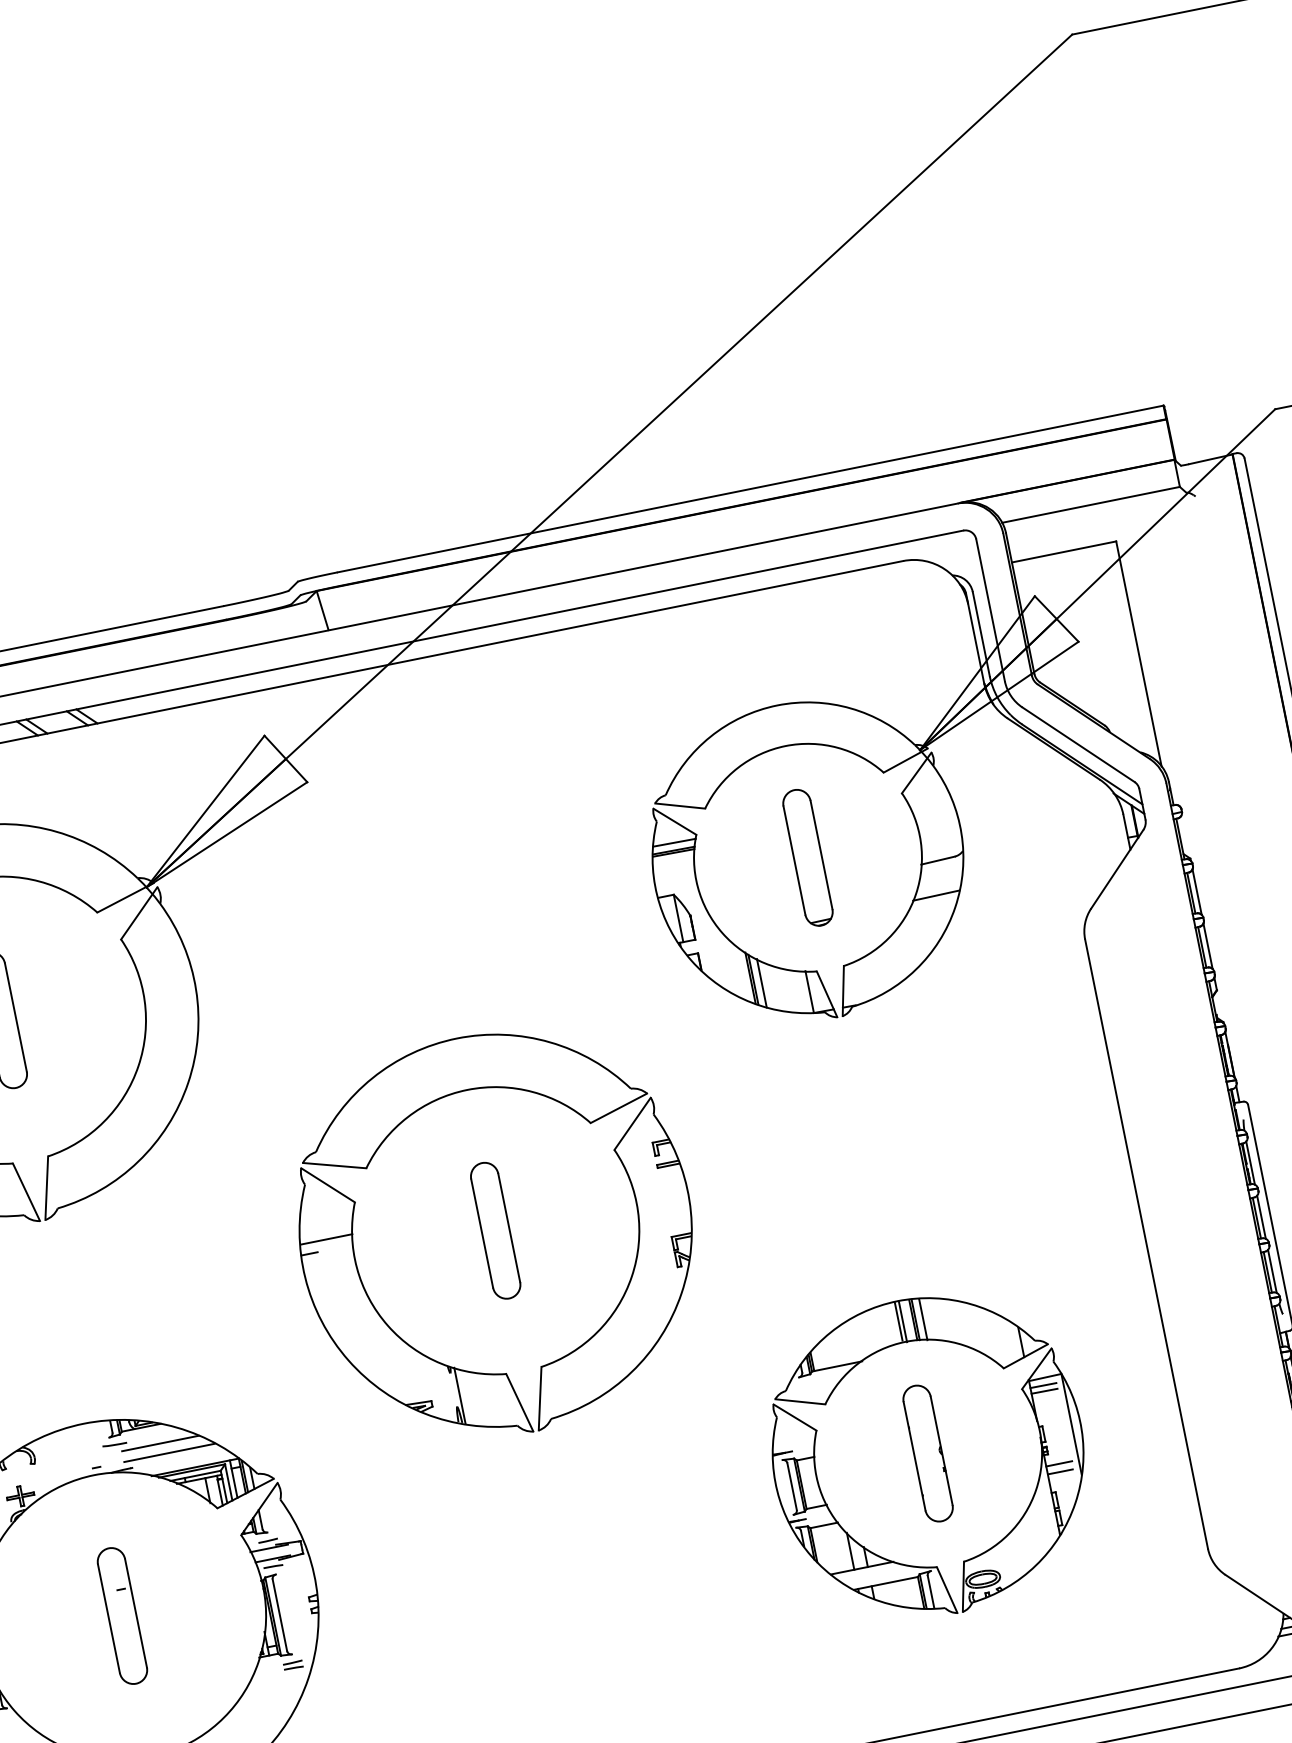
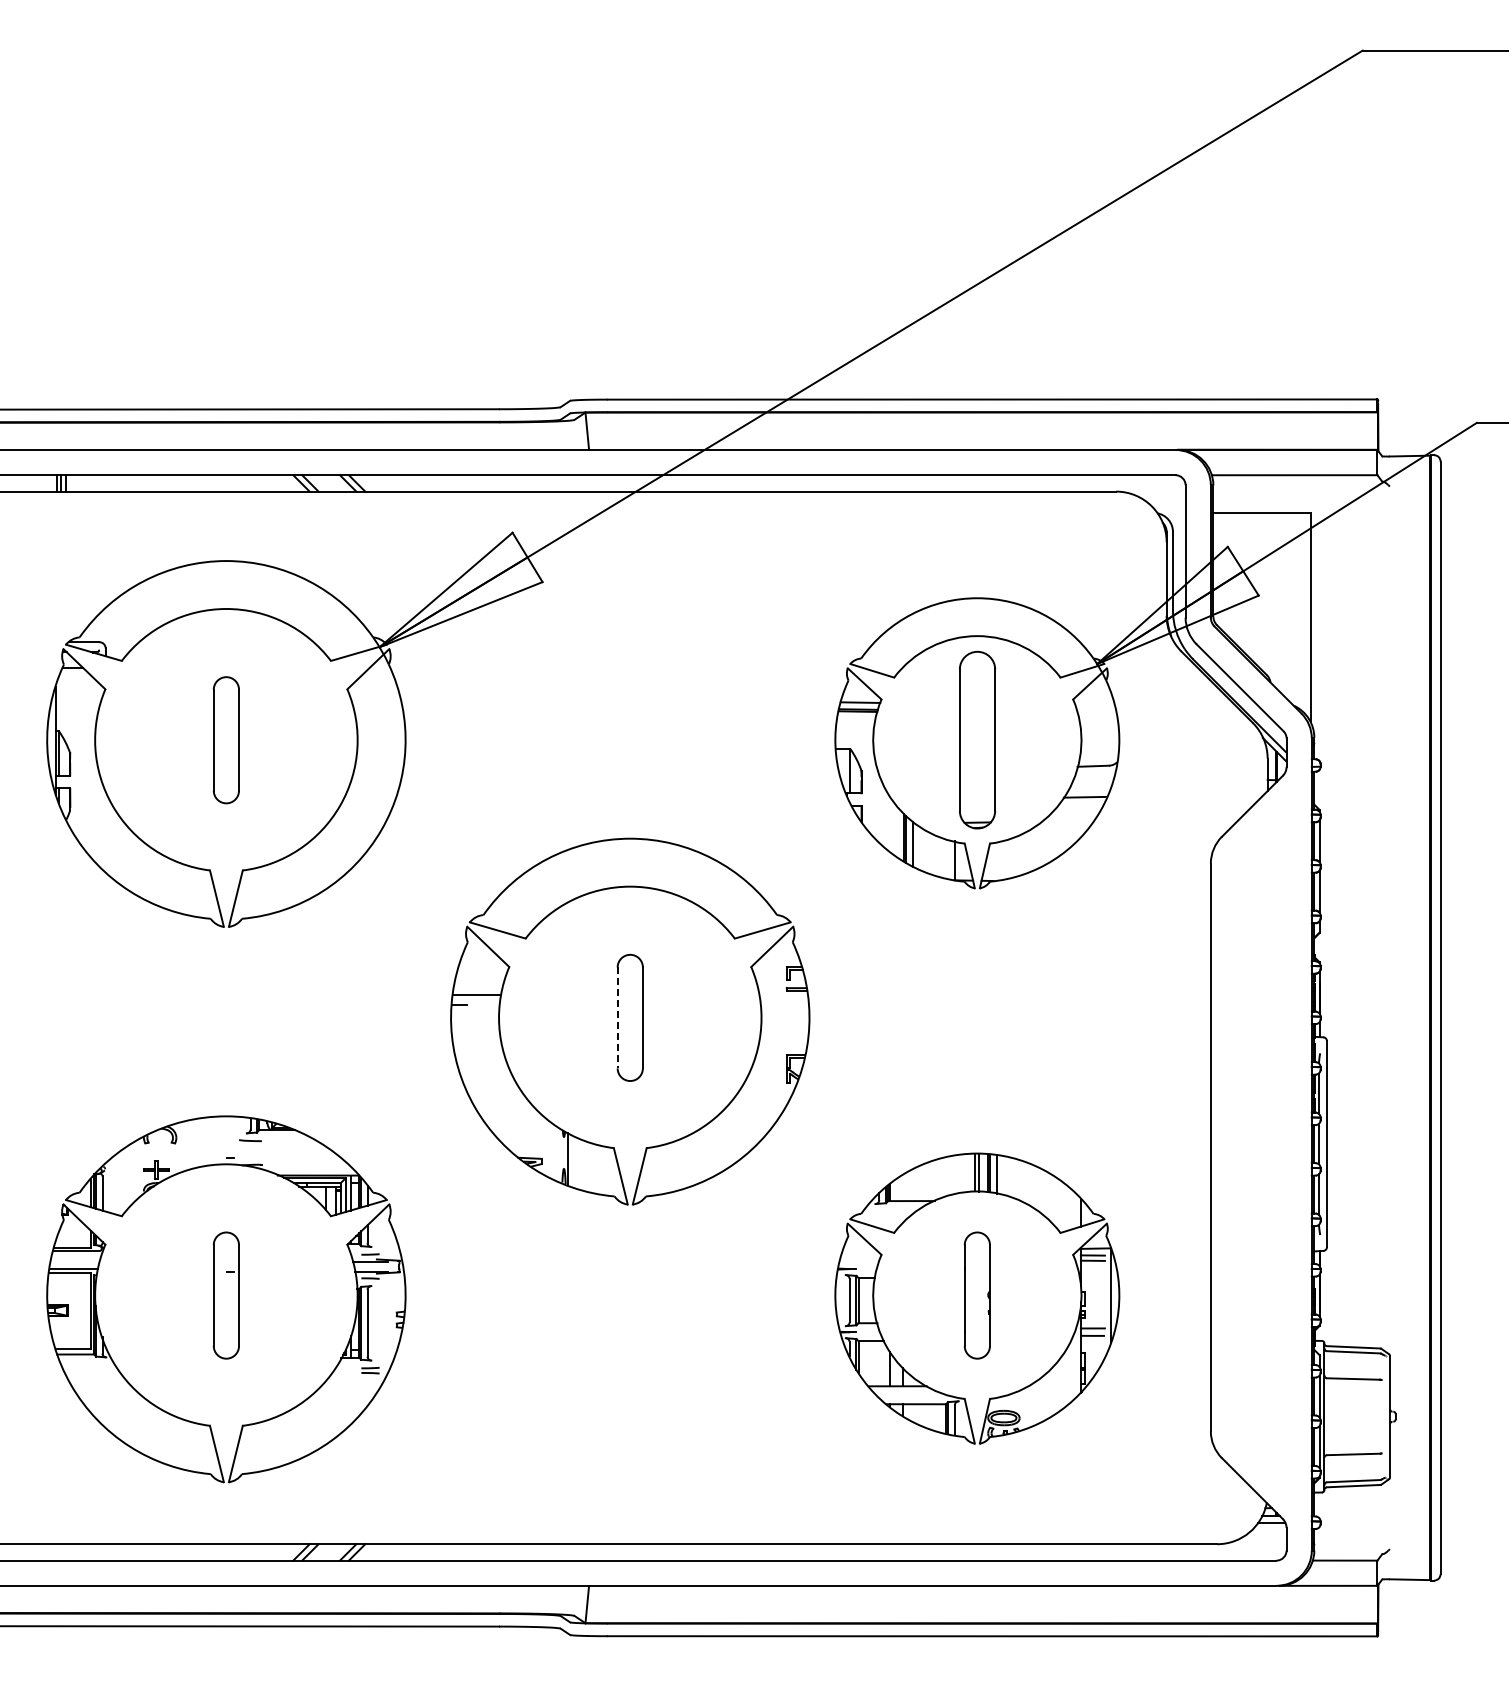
part: (807, 858) -> (976, 740), size x1.4
line: (482, 1234) -> (617, 1018), solid -> dashed
line: (160, 1443) -> (291, 1147), removed
line: (168, 1452) -> (297, 1157), removed

